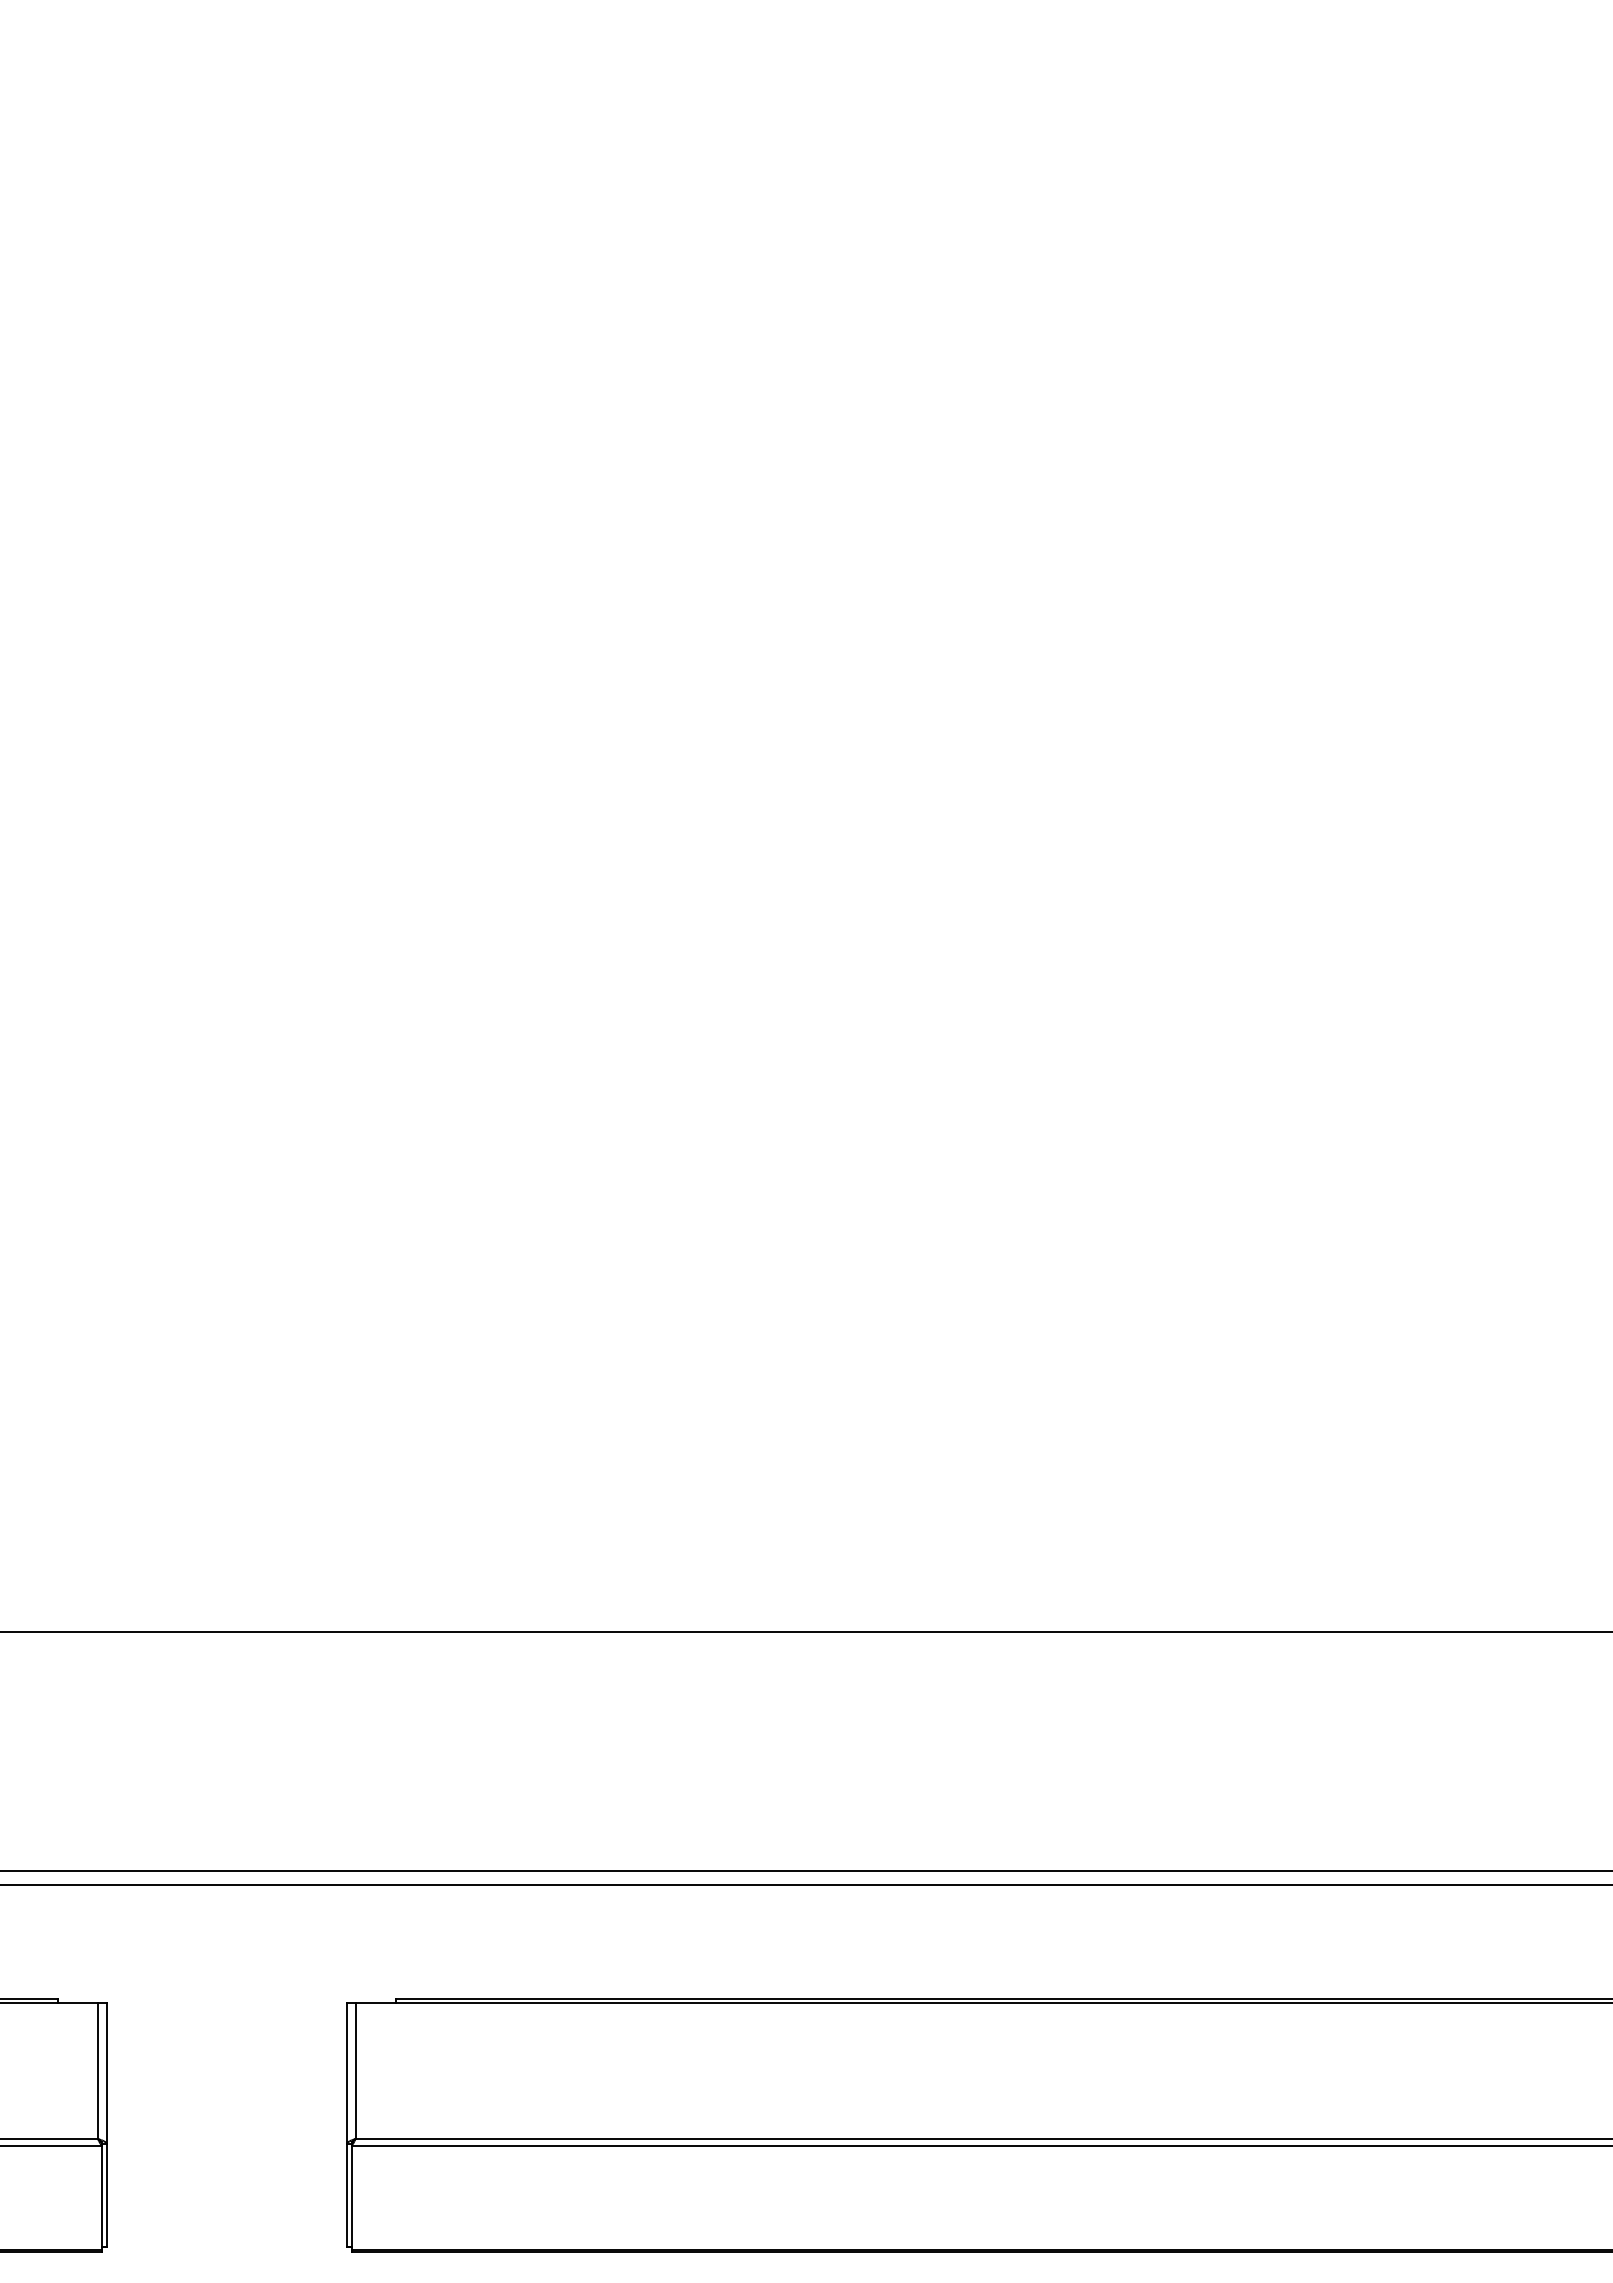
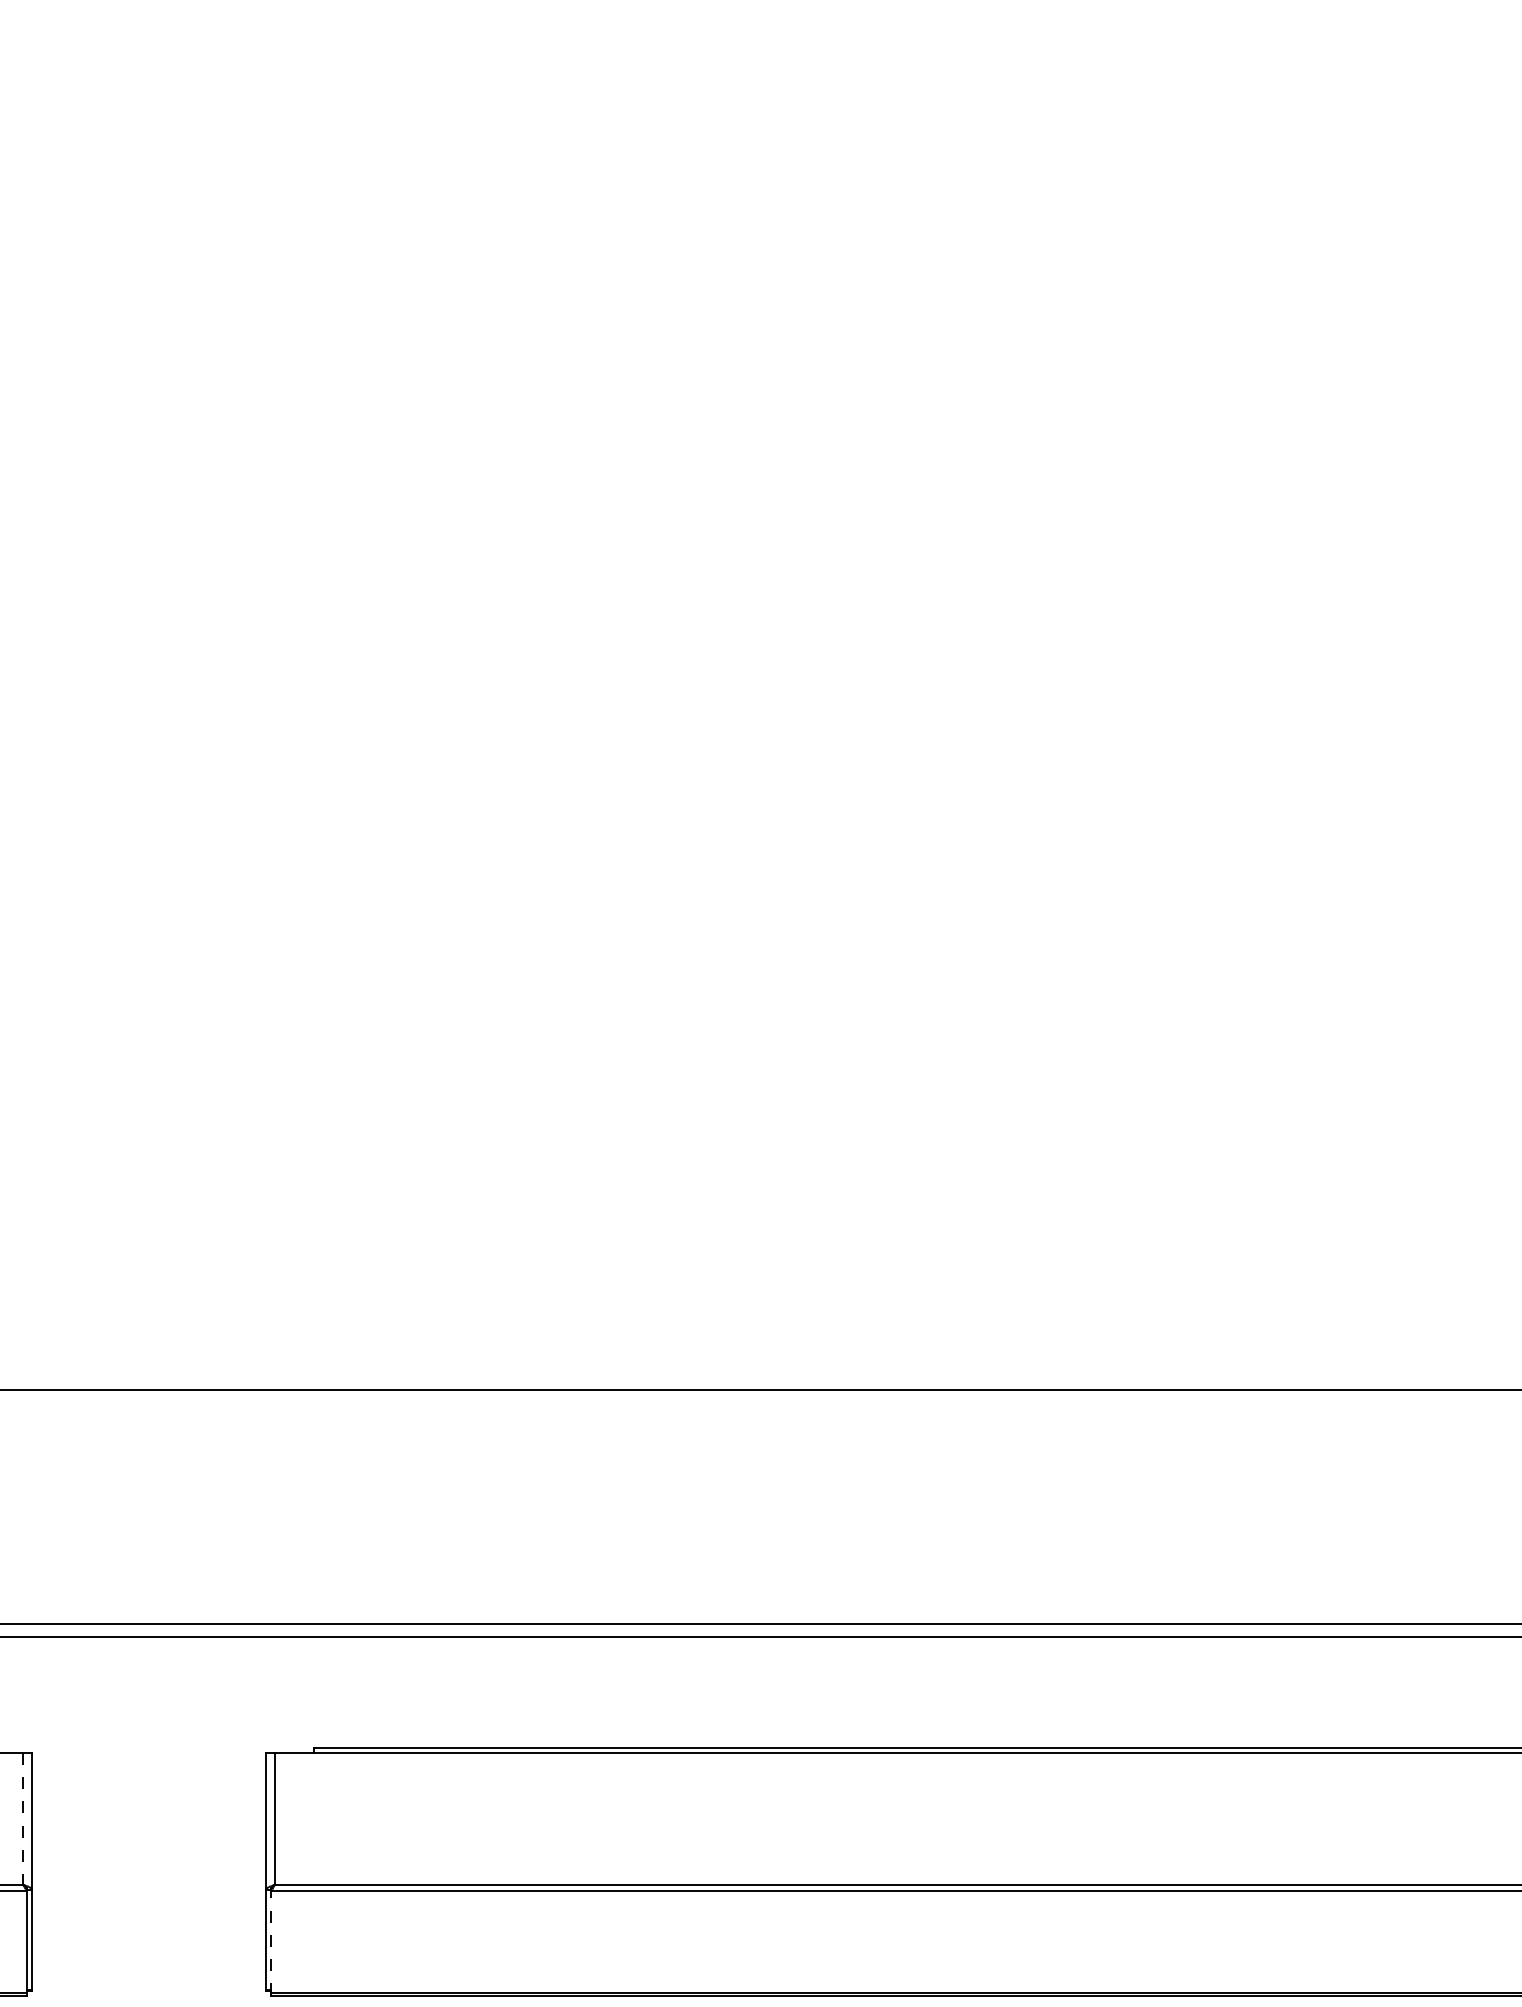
line: (97, 2071) -> (22, 1819), solid -> dashed
line: (351, 2198) -> (270, 1942), solid -> dashed

